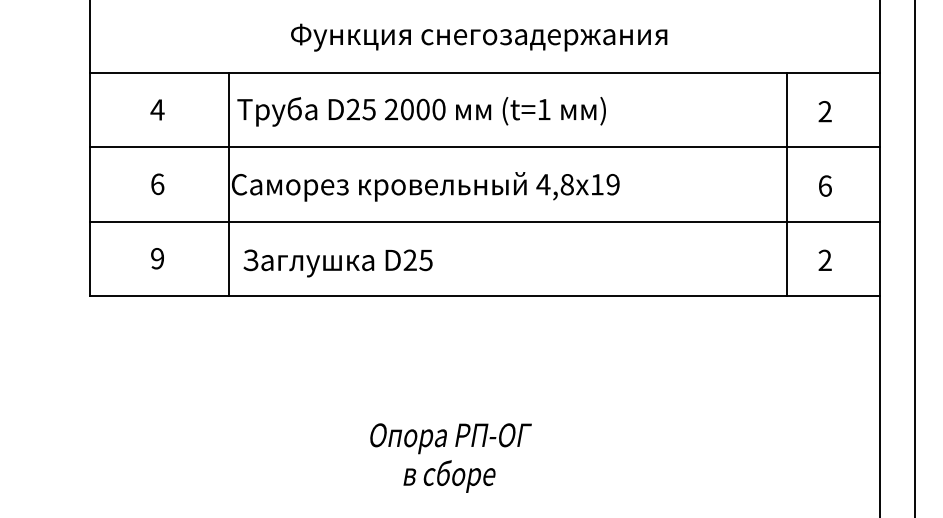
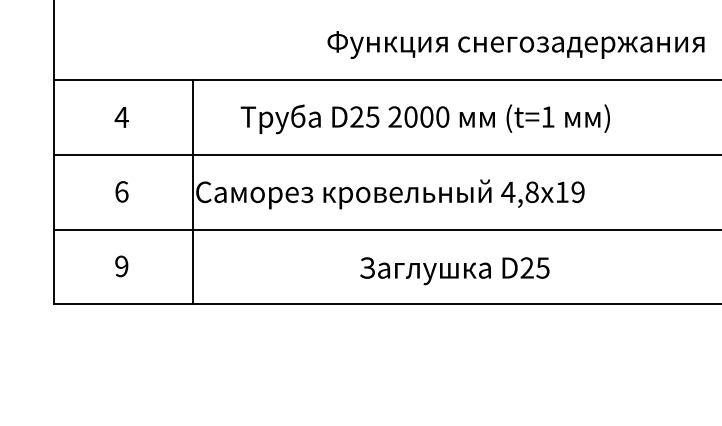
text: (479, 37) -> (516, 44), moved
text: (421, 111) -> (425, 118), moved
text: (337, 263) -> (454, 271), moved

